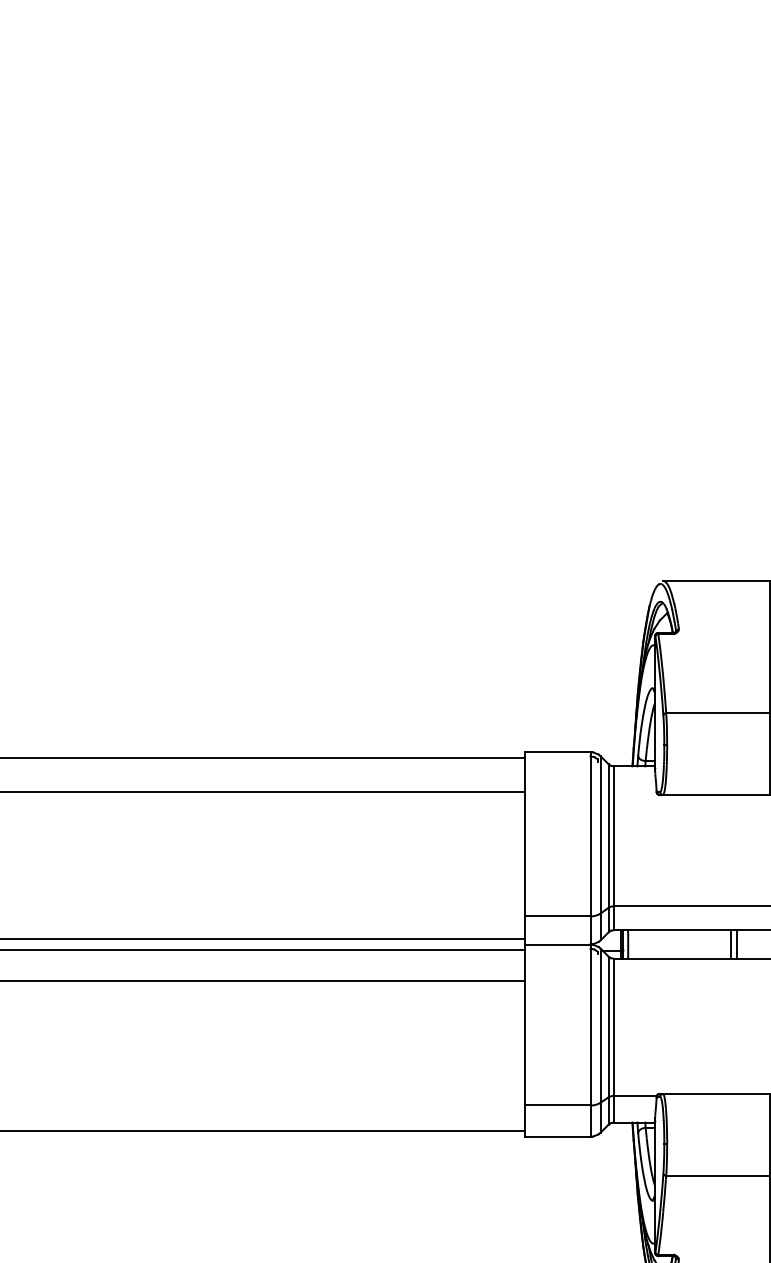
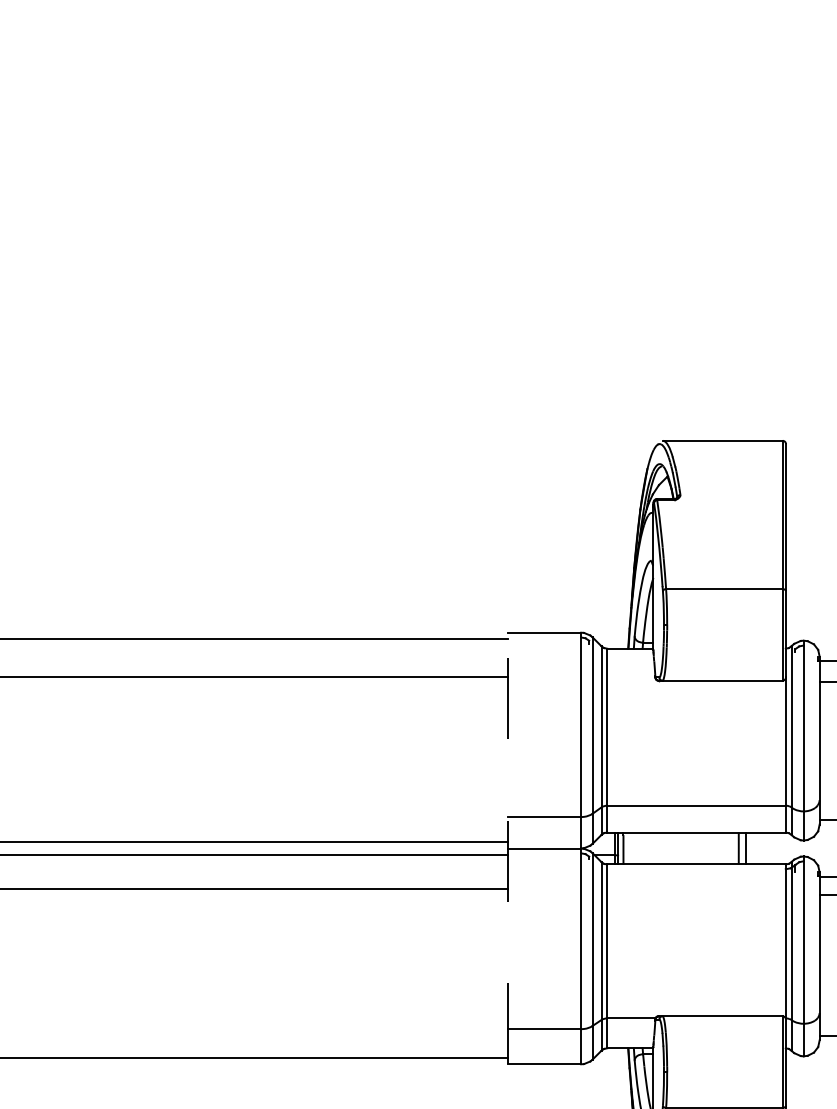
line: (525, 943) -> (508, 847), solid -> dashed

